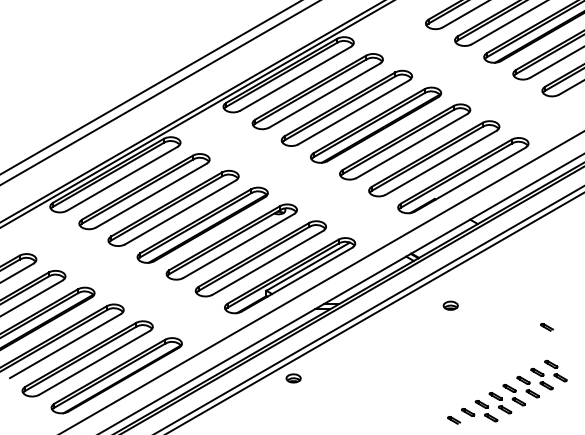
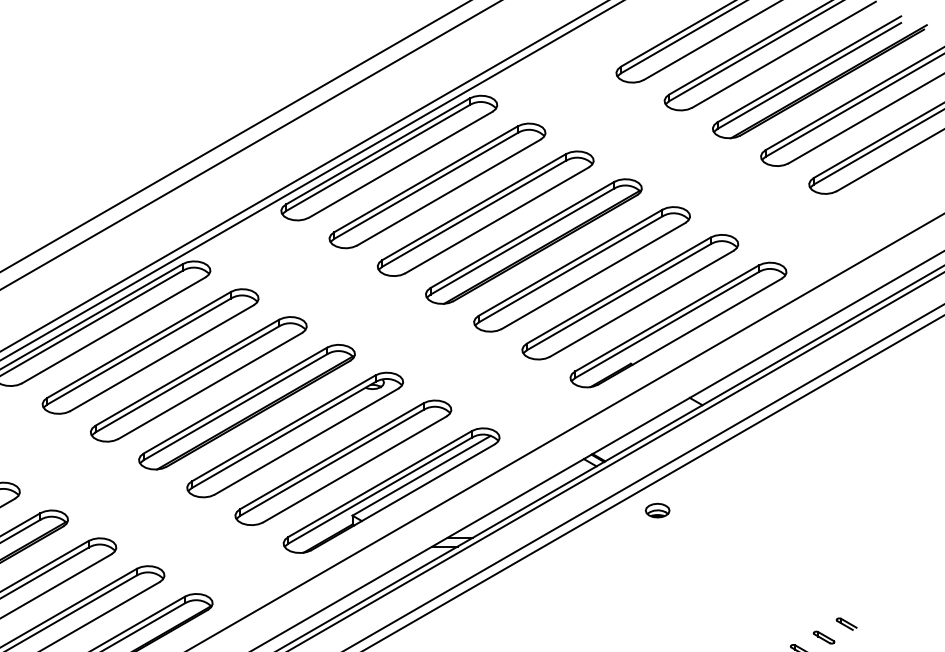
part: (450, 305) -> (657, 510), moved
part: (546, 327) -> (845, 624), moved

